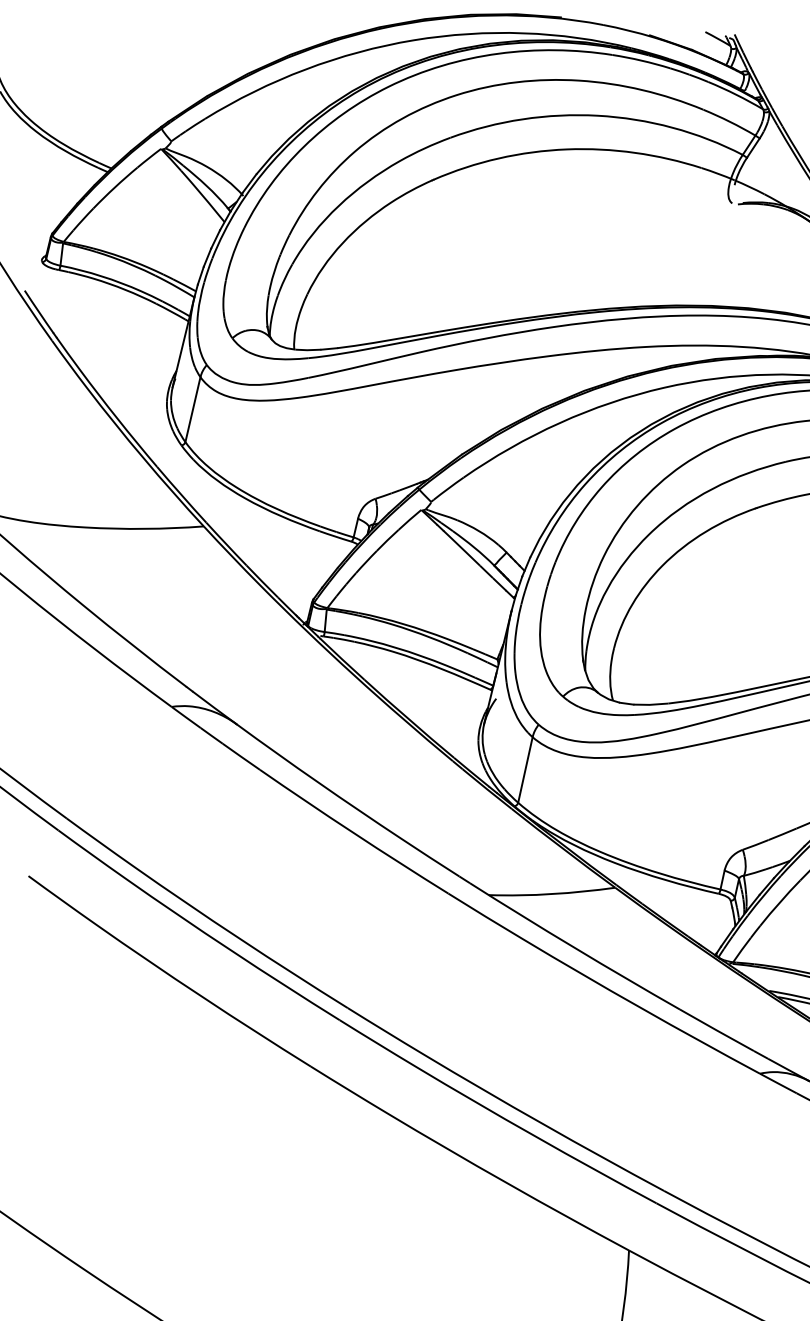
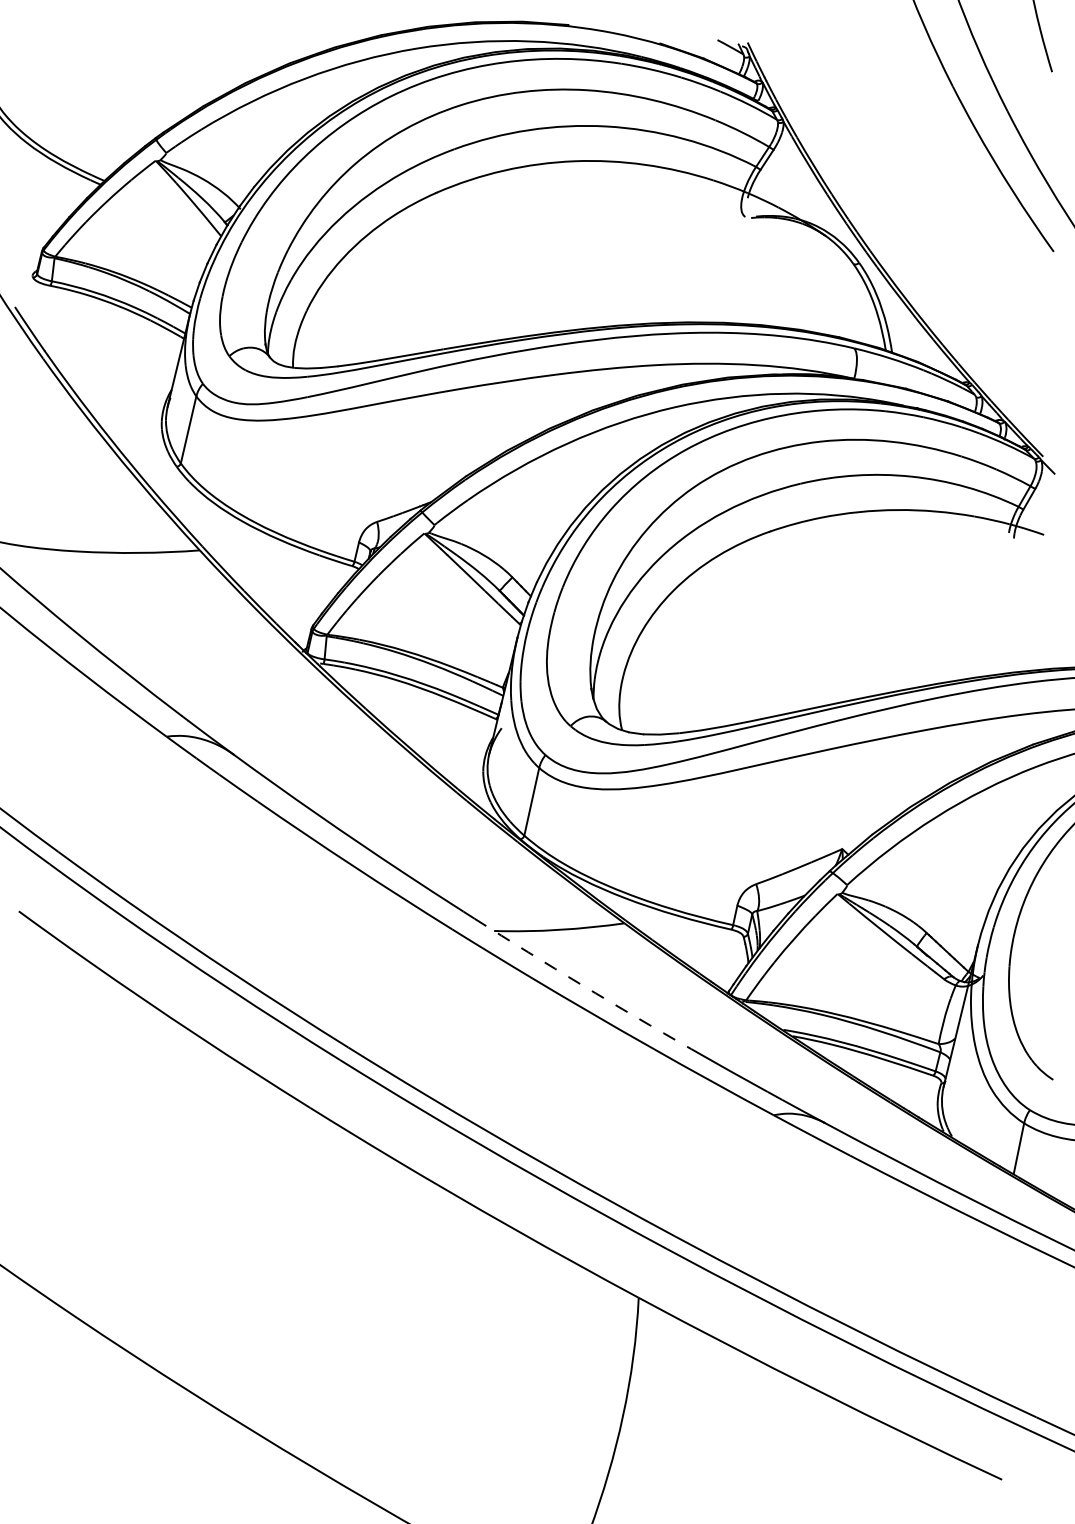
arc: (574, 947) -> (582, 985), solid -> dashed

